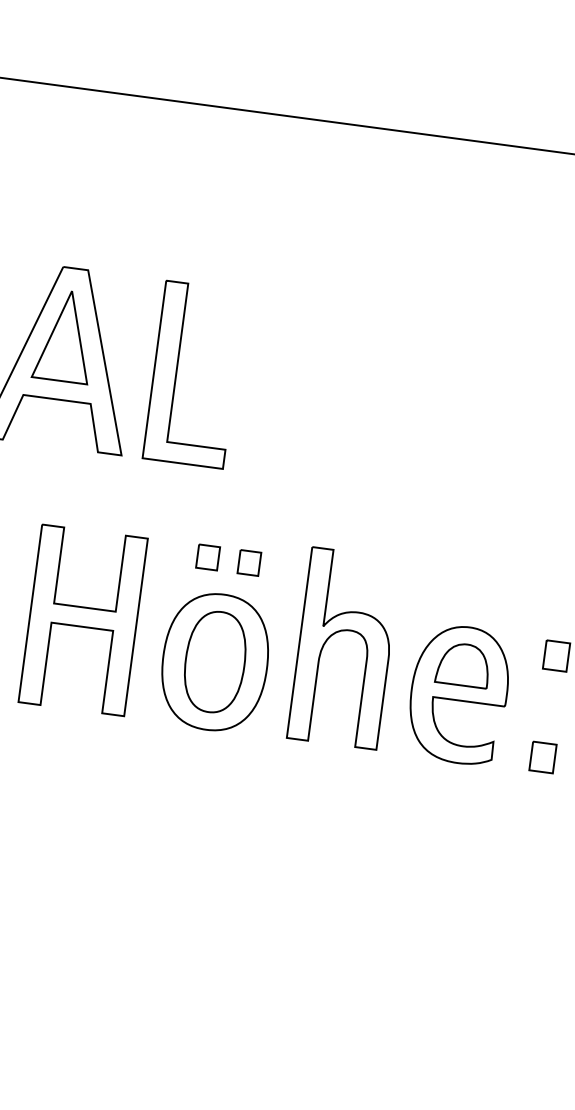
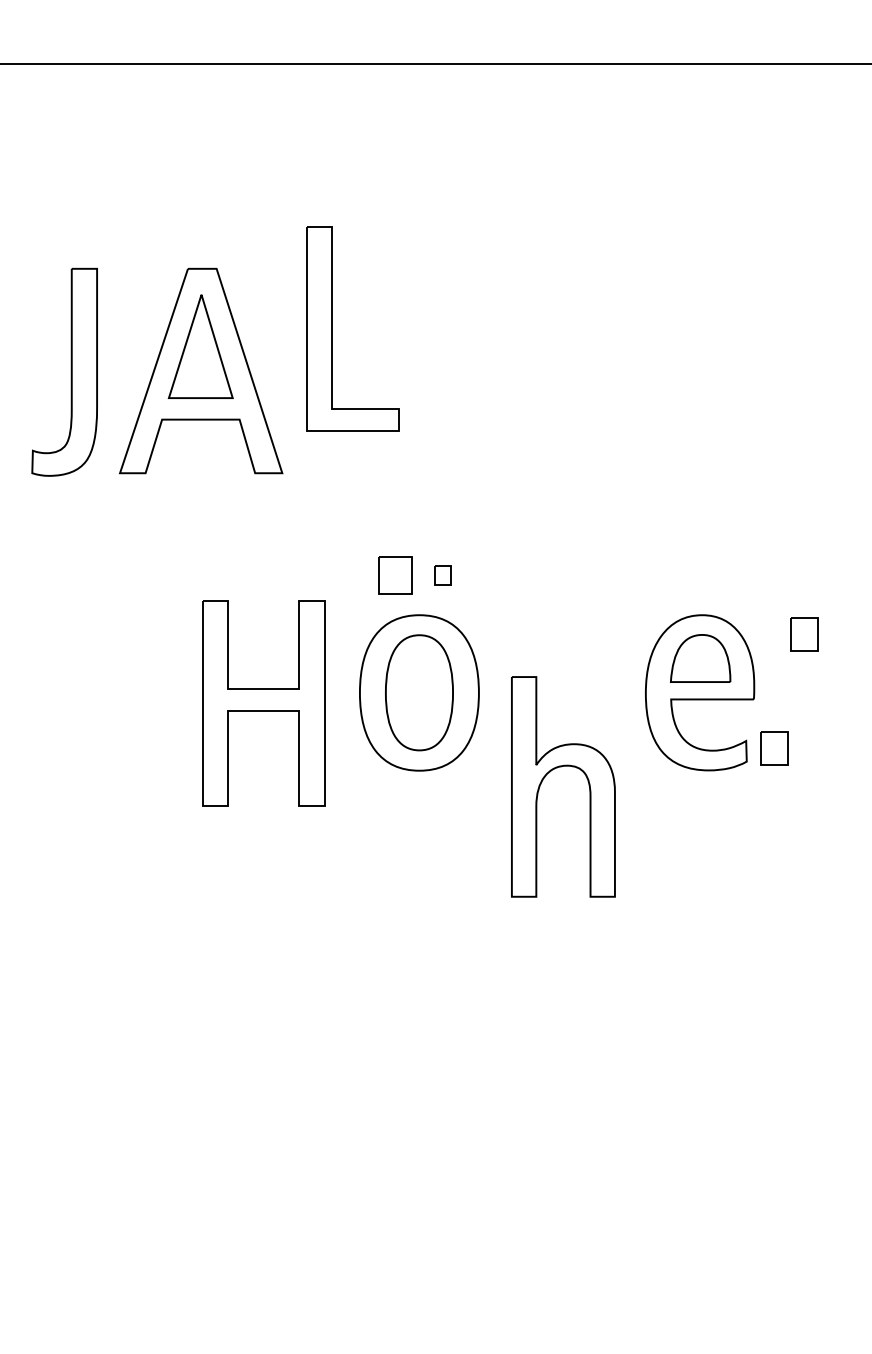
part: (177, 372) -> (332, 328), moved
part: (208, 557) -> (395, 575), size x1.4
part: (248, 562) -> (442, 575), size x0.7
part: (82, 620) -> (263, 703), moved
part: (341, 631) -> (557, 768), moved
part: (542, 757) -> (774, 748), moved

